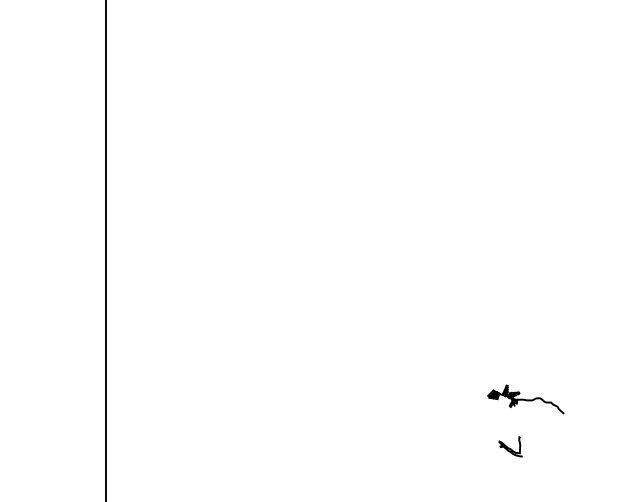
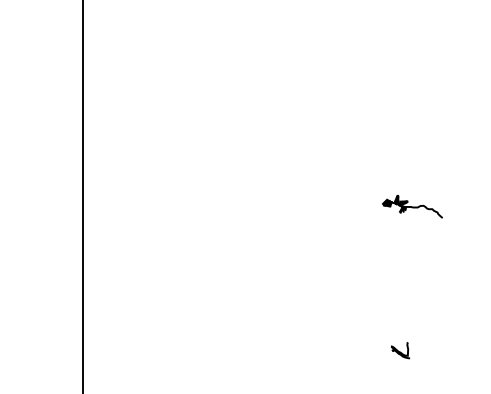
part: (525, 399) -> (412, 206), moved

